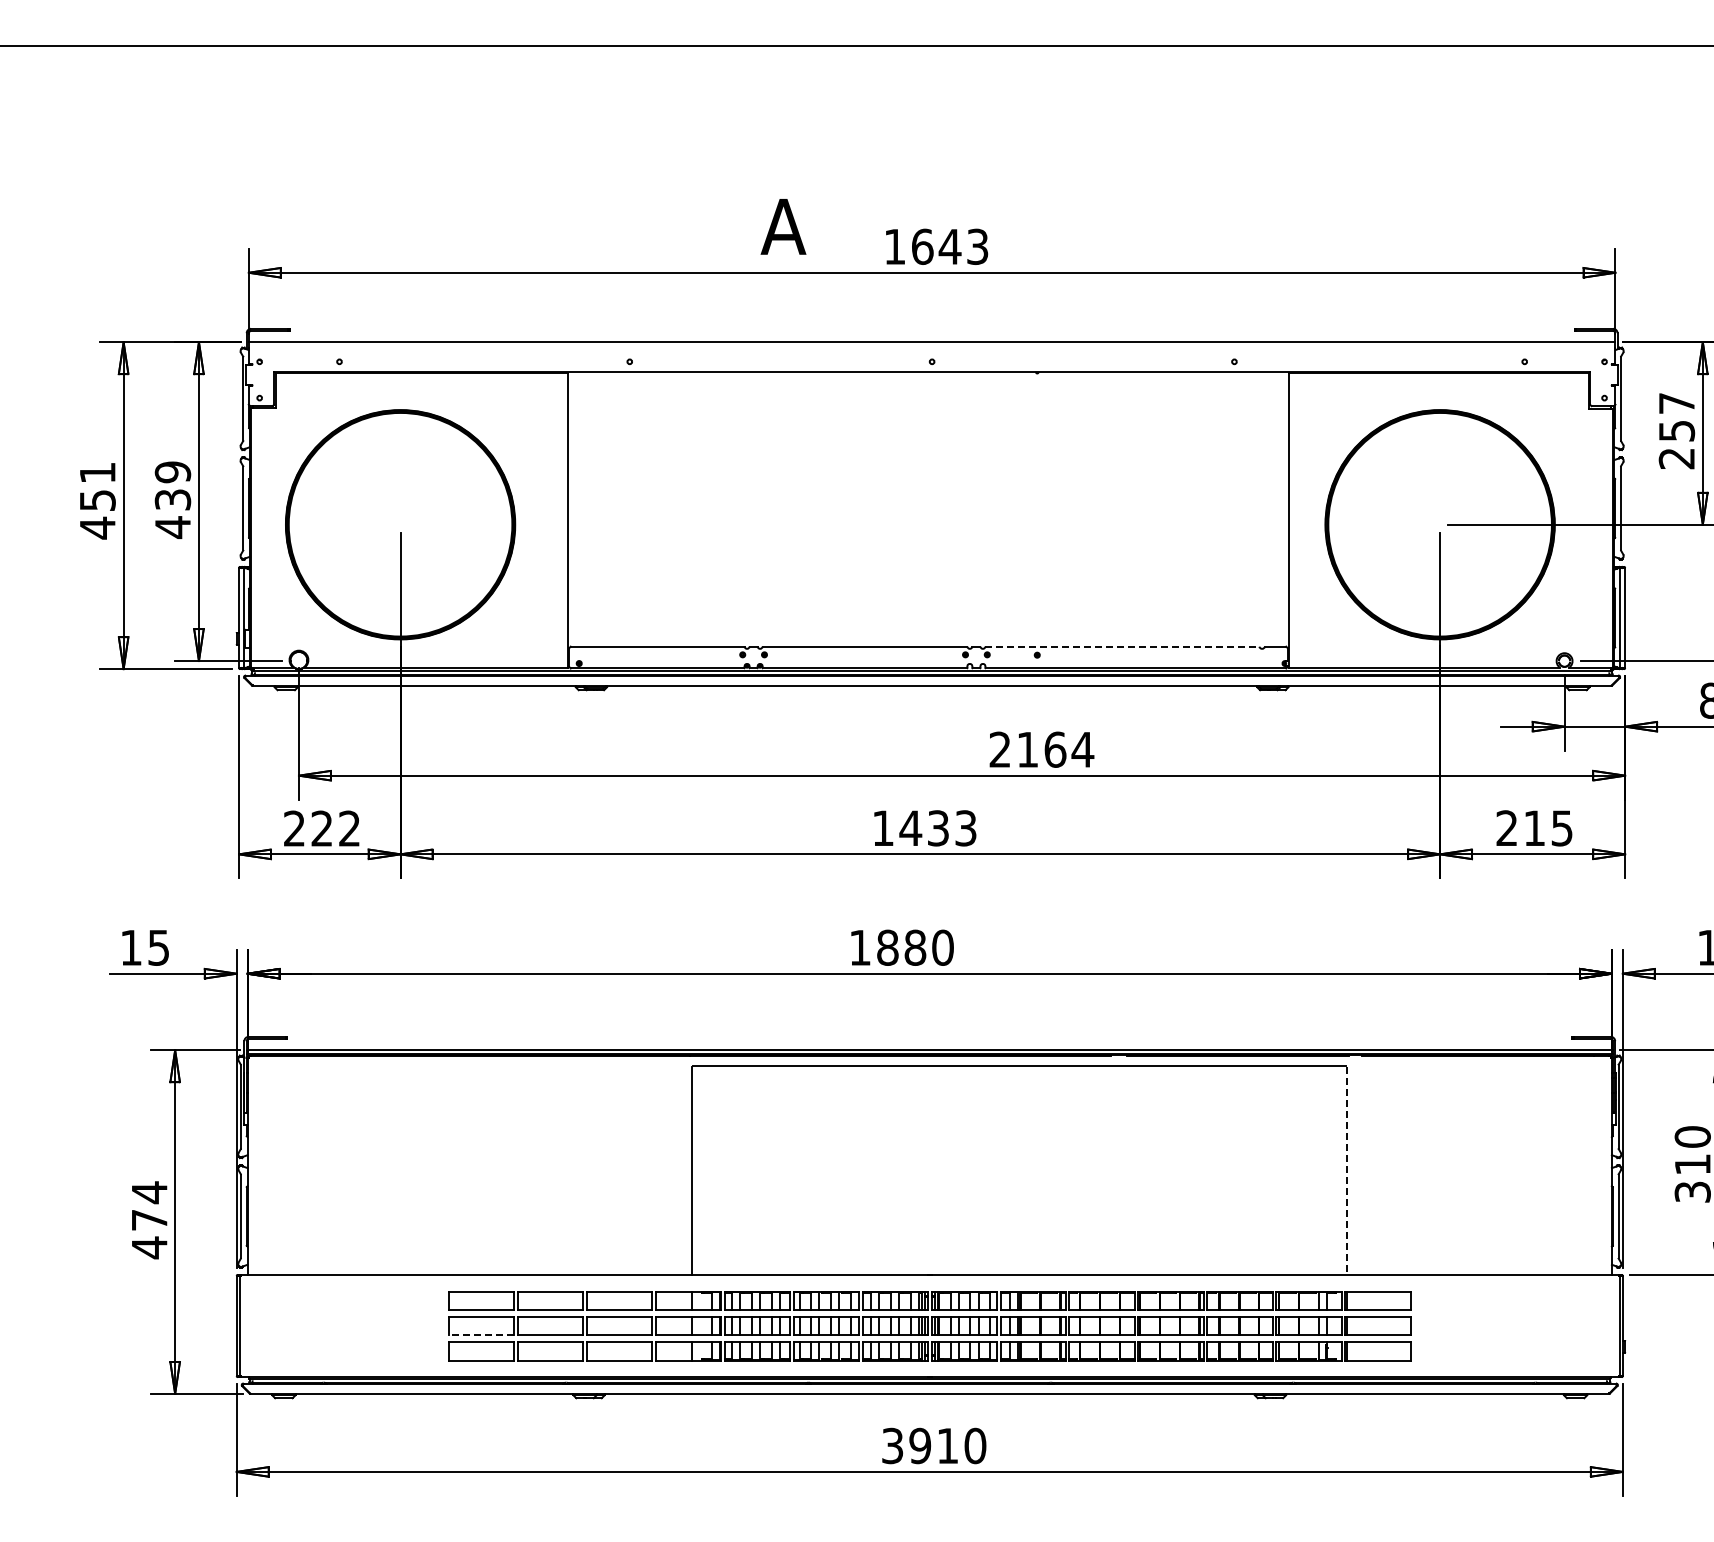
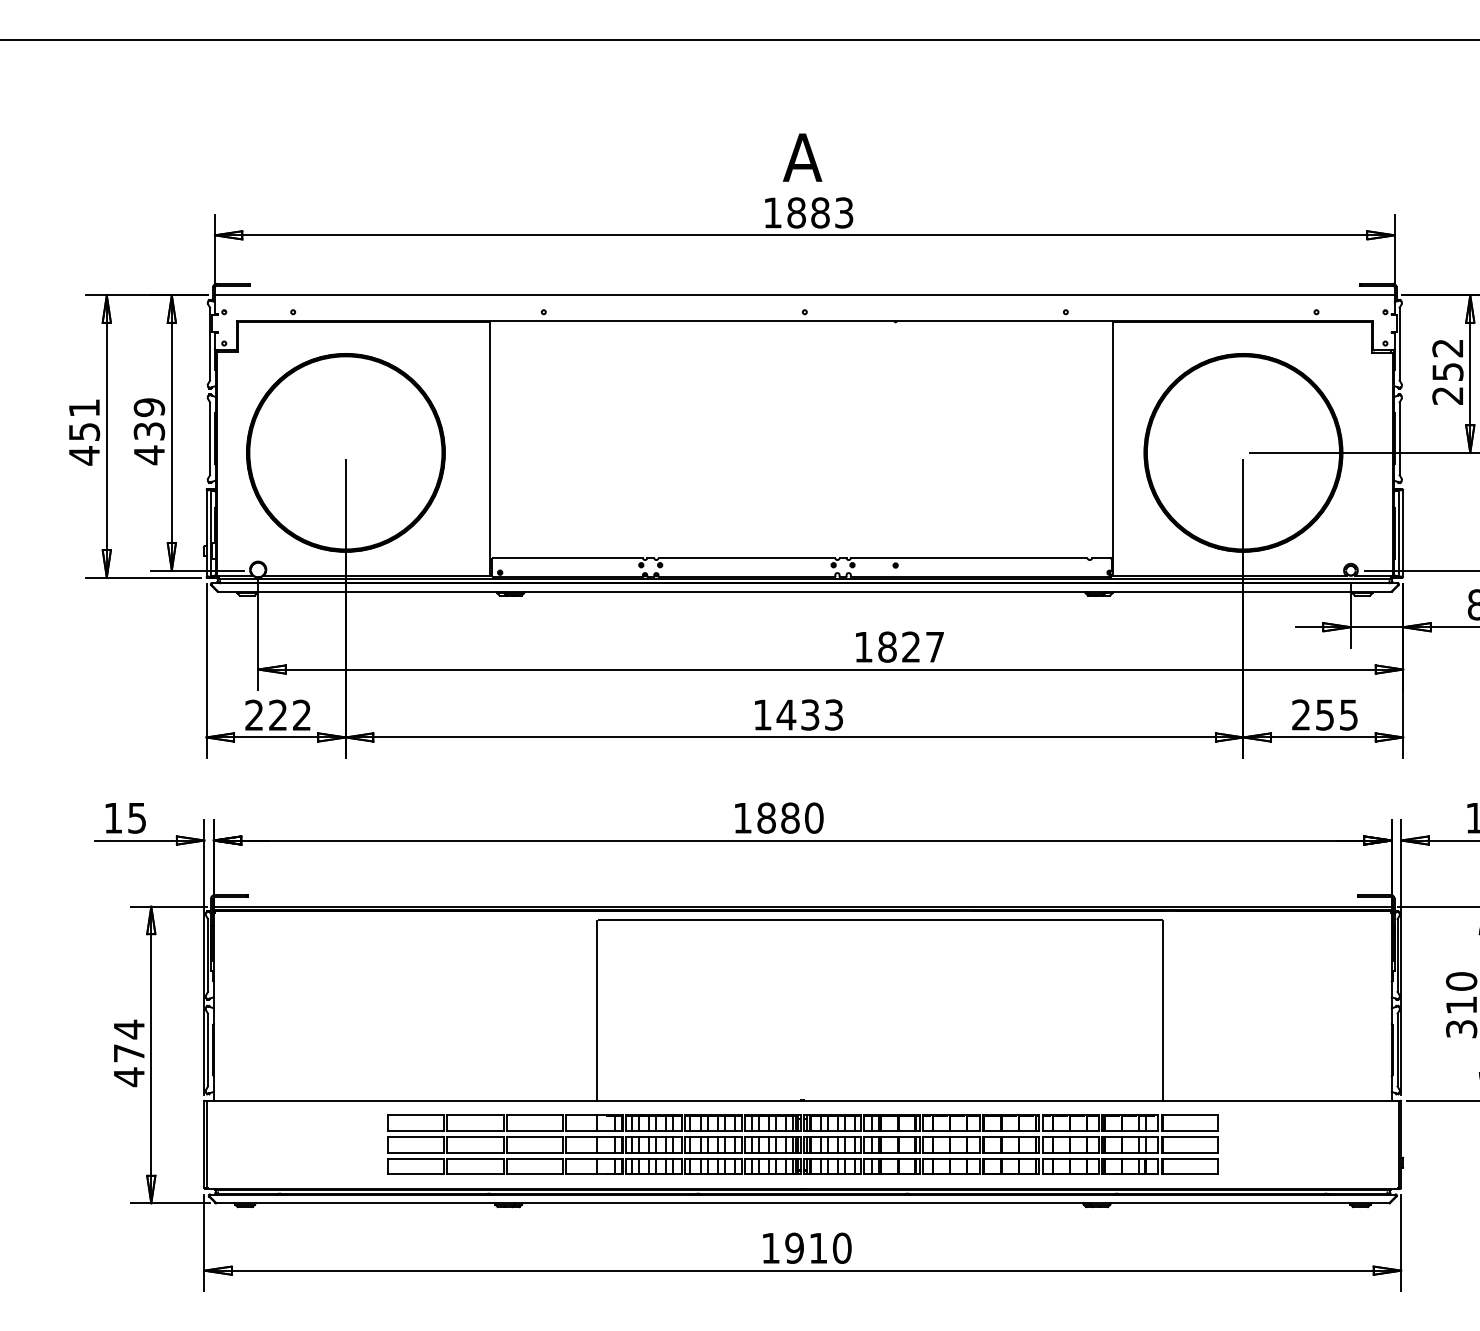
text: (783, 226) -> (802, 157), moved
text: (936, 246) -> (808, 212), 1643 -> 1883
text: (1676, 403) -> (1447, 348), 257 -> 252
line: (1122, 646) -> (969, 558), dashed -> solid
text: (1041, 749) -> (899, 646), 2164 -> 1827
text: (1534, 828) -> (1324, 715), 215 -> 255
line: (1347, 1171) -> (1163, 1011), dashed -> solid
line: (481, 1335) -> (415, 1152), dashed -> solid
text: (892, 1445) -> (770, 1247), 3910 -> 1910

